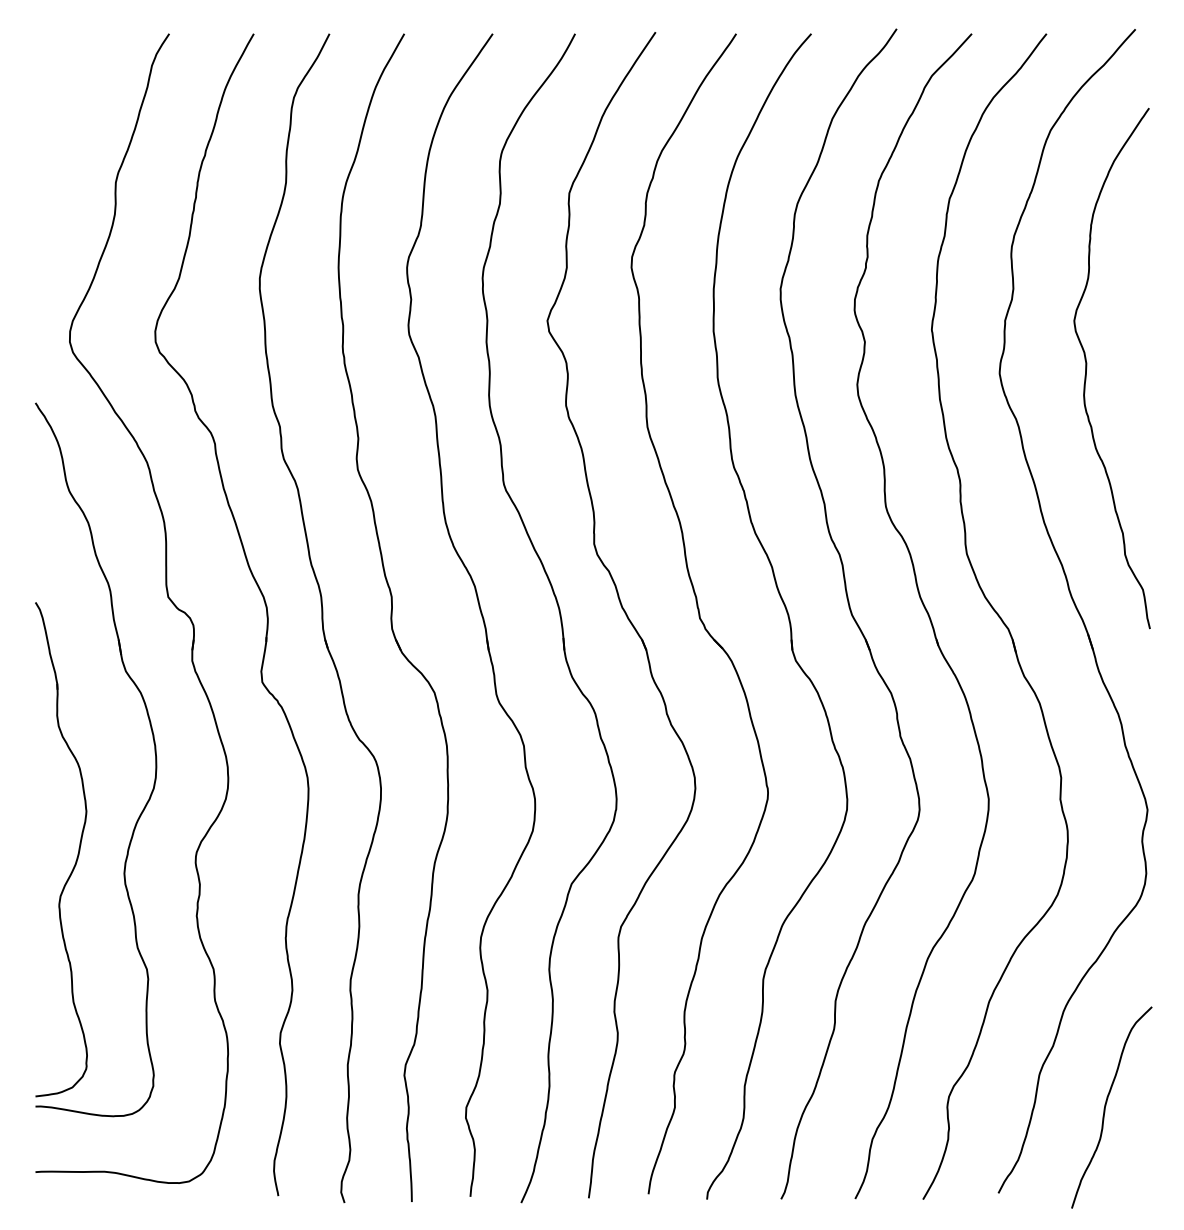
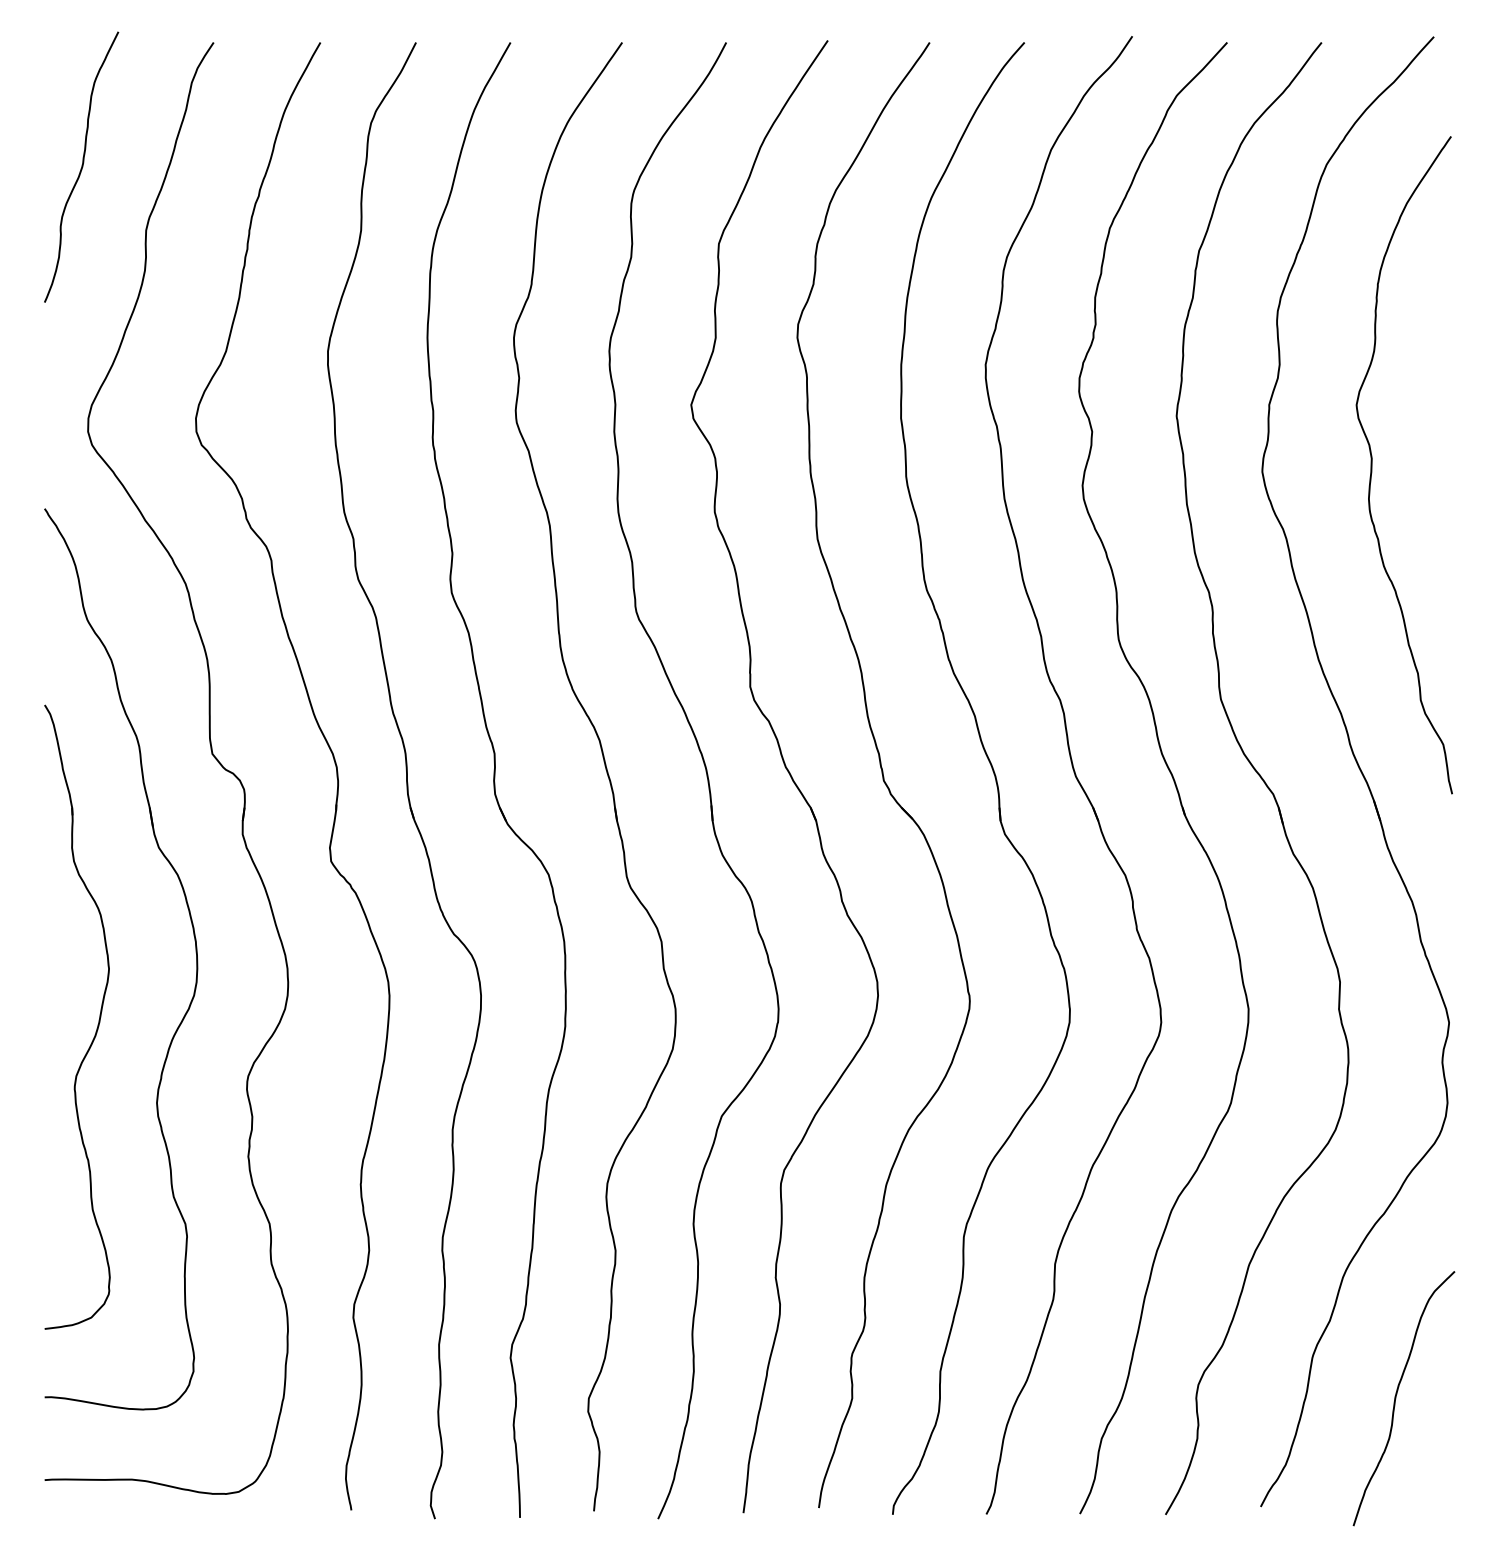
curve: (64, 132) -> (81, 167), added
part: (77, 853) -> (97, 1022), moved

